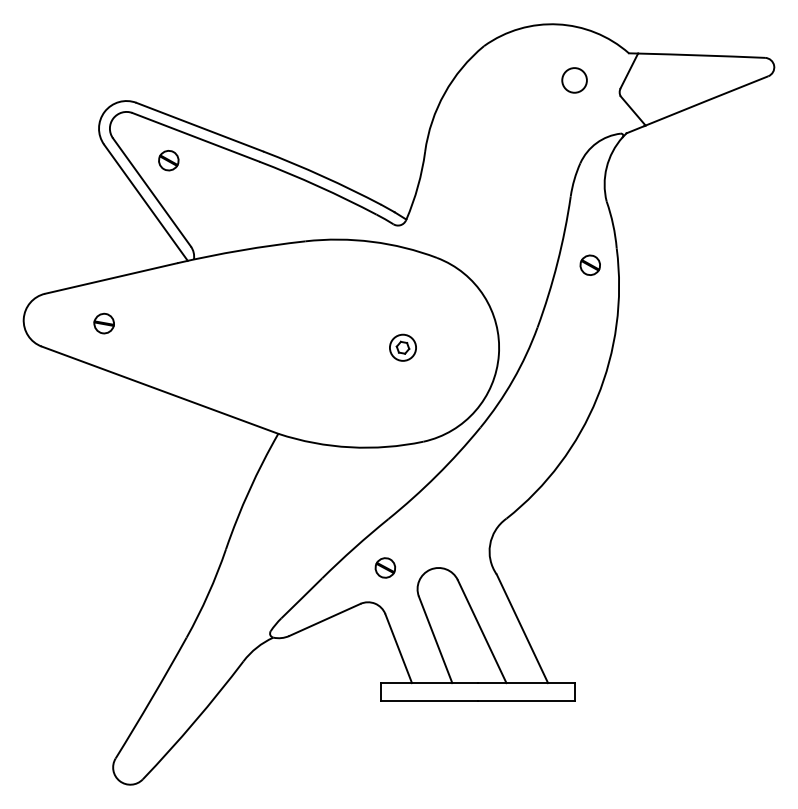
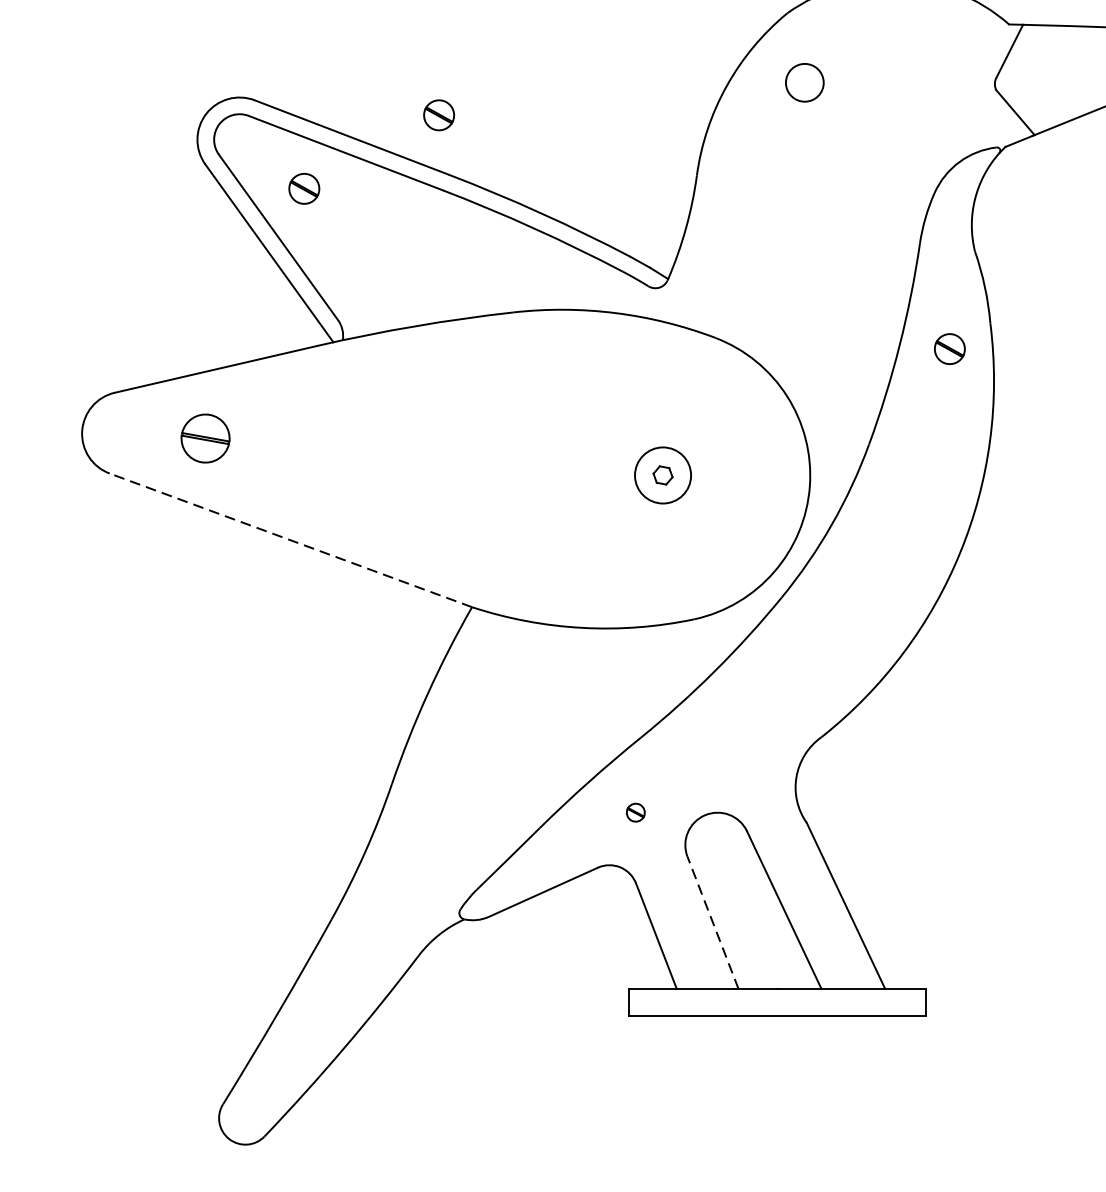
circle: (574, 80) -> (804, 82), moved
part: (256, 112) -> (438, 115), added
part: (103, 323) -> (204, 438), size x1.6
circle: (402, 347) -> (662, 475), size x1.4
line: (159, 390) -> (290, 540), solid -> dashed
part: (384, 567) -> (634, 811), size x0.6
line: (435, 639) -> (712, 922), solid -> dashed

